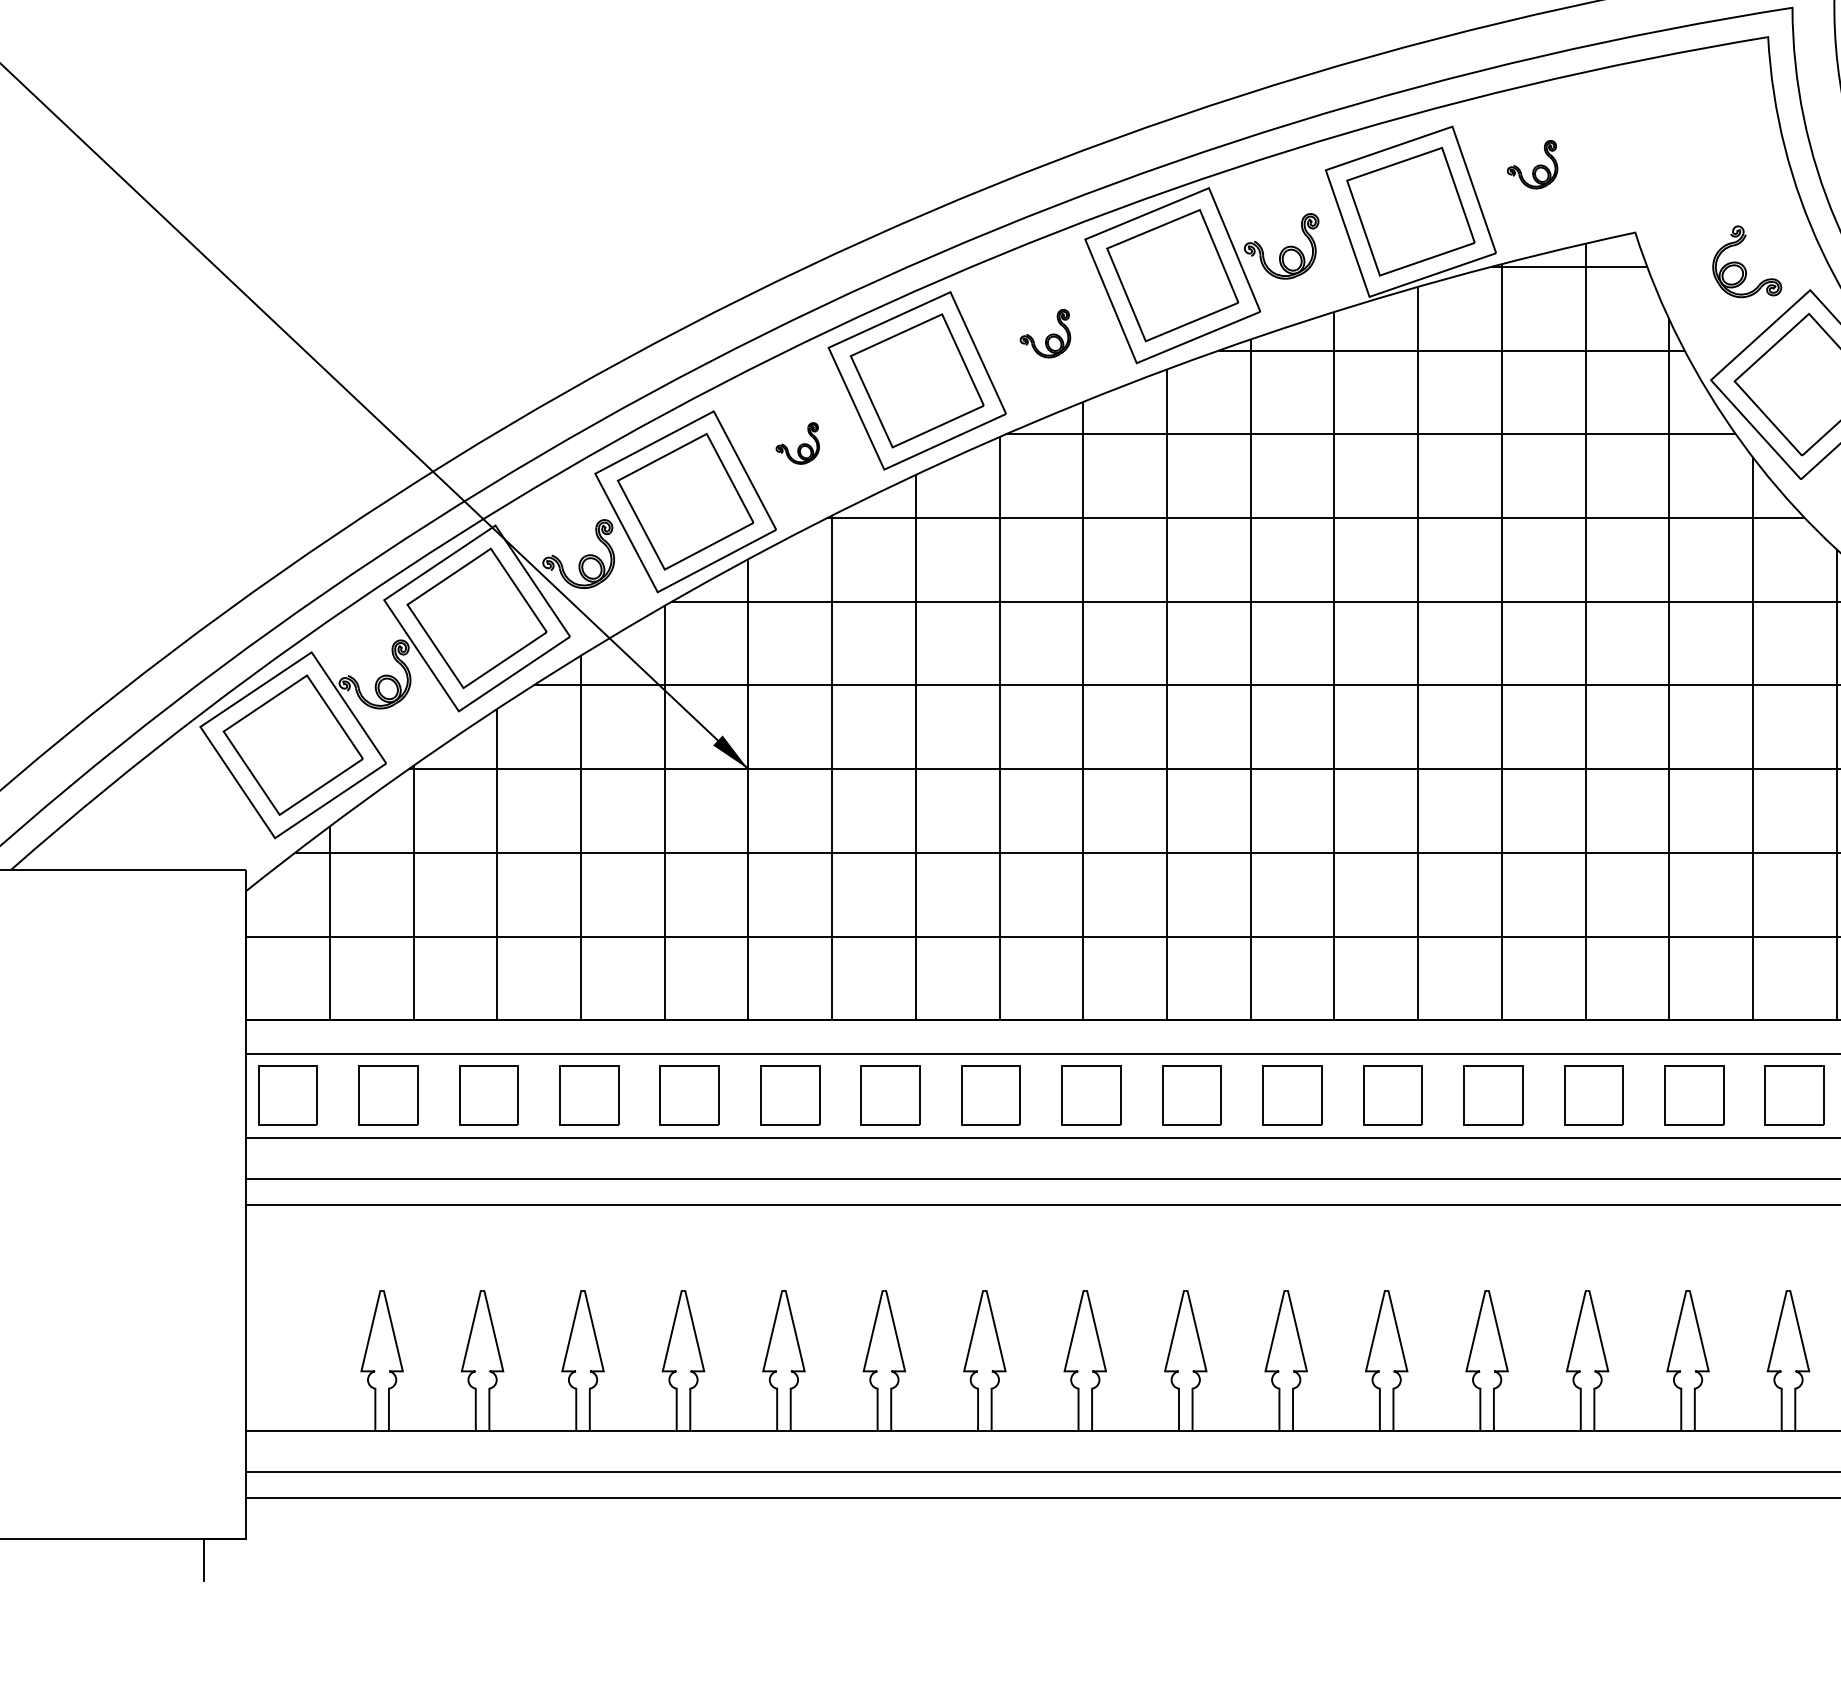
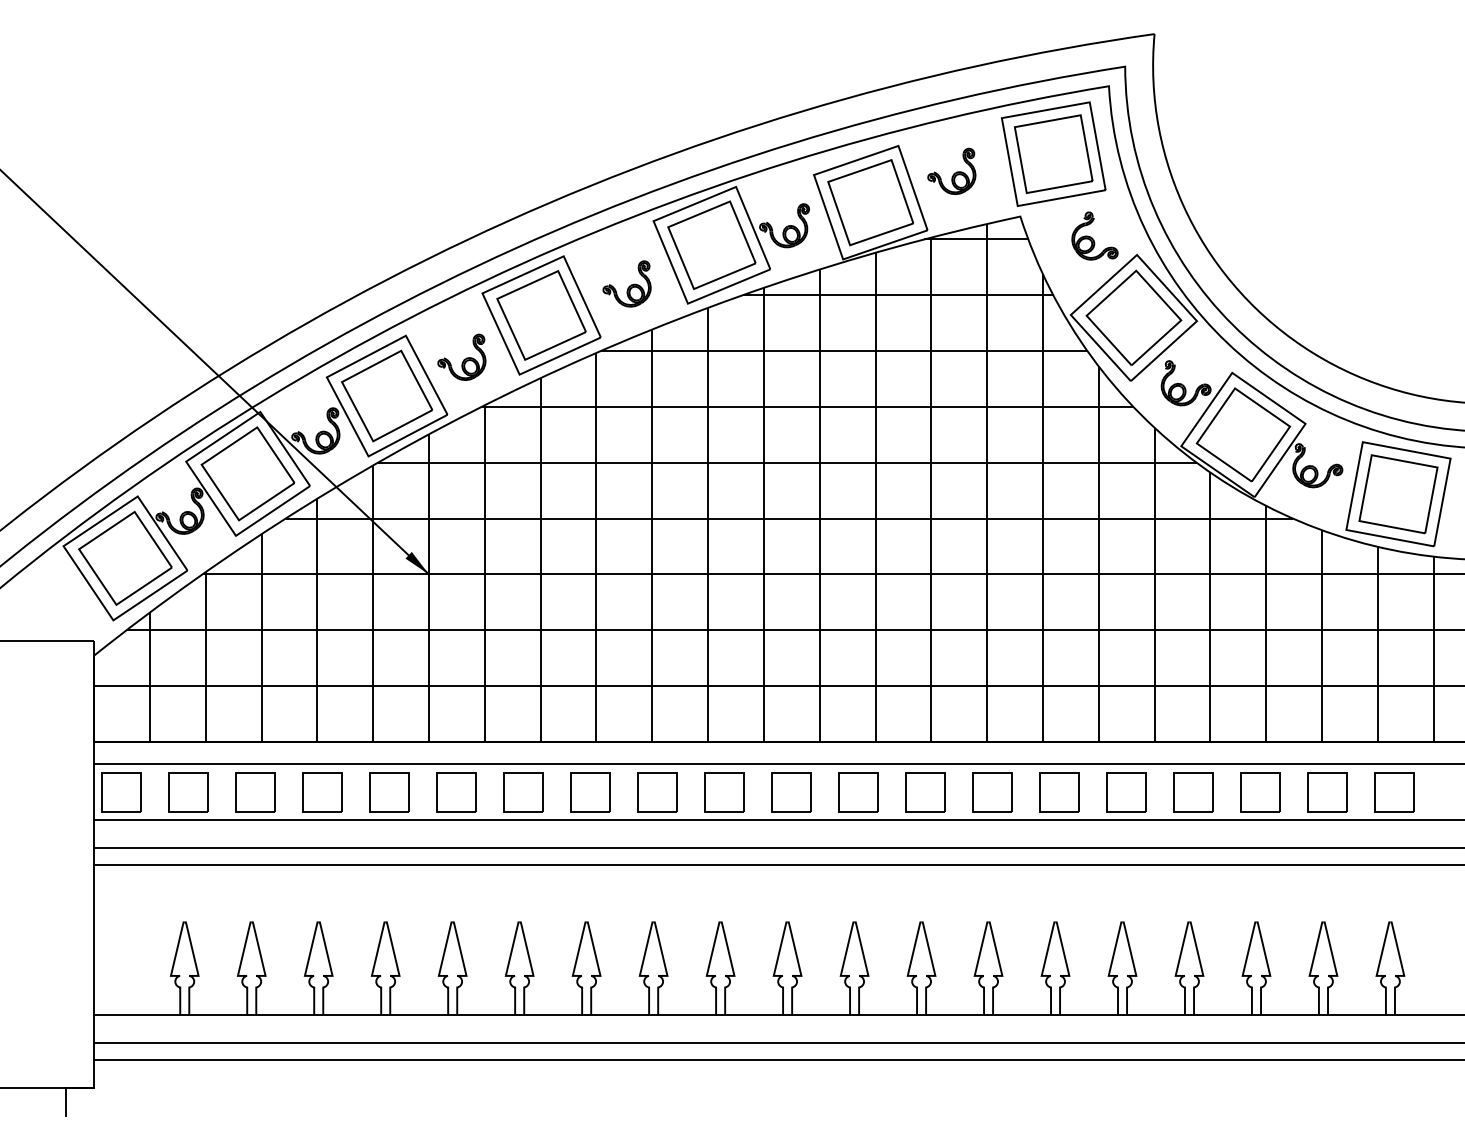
part: (1684, 137) -> (1053, 153), added
part: (1532, 163) -> (951, 170), size x1.43
part: (1044, 332) -> (626, 283), size x1.43
part: (797, 442) -> (461, 356), size x1.67

